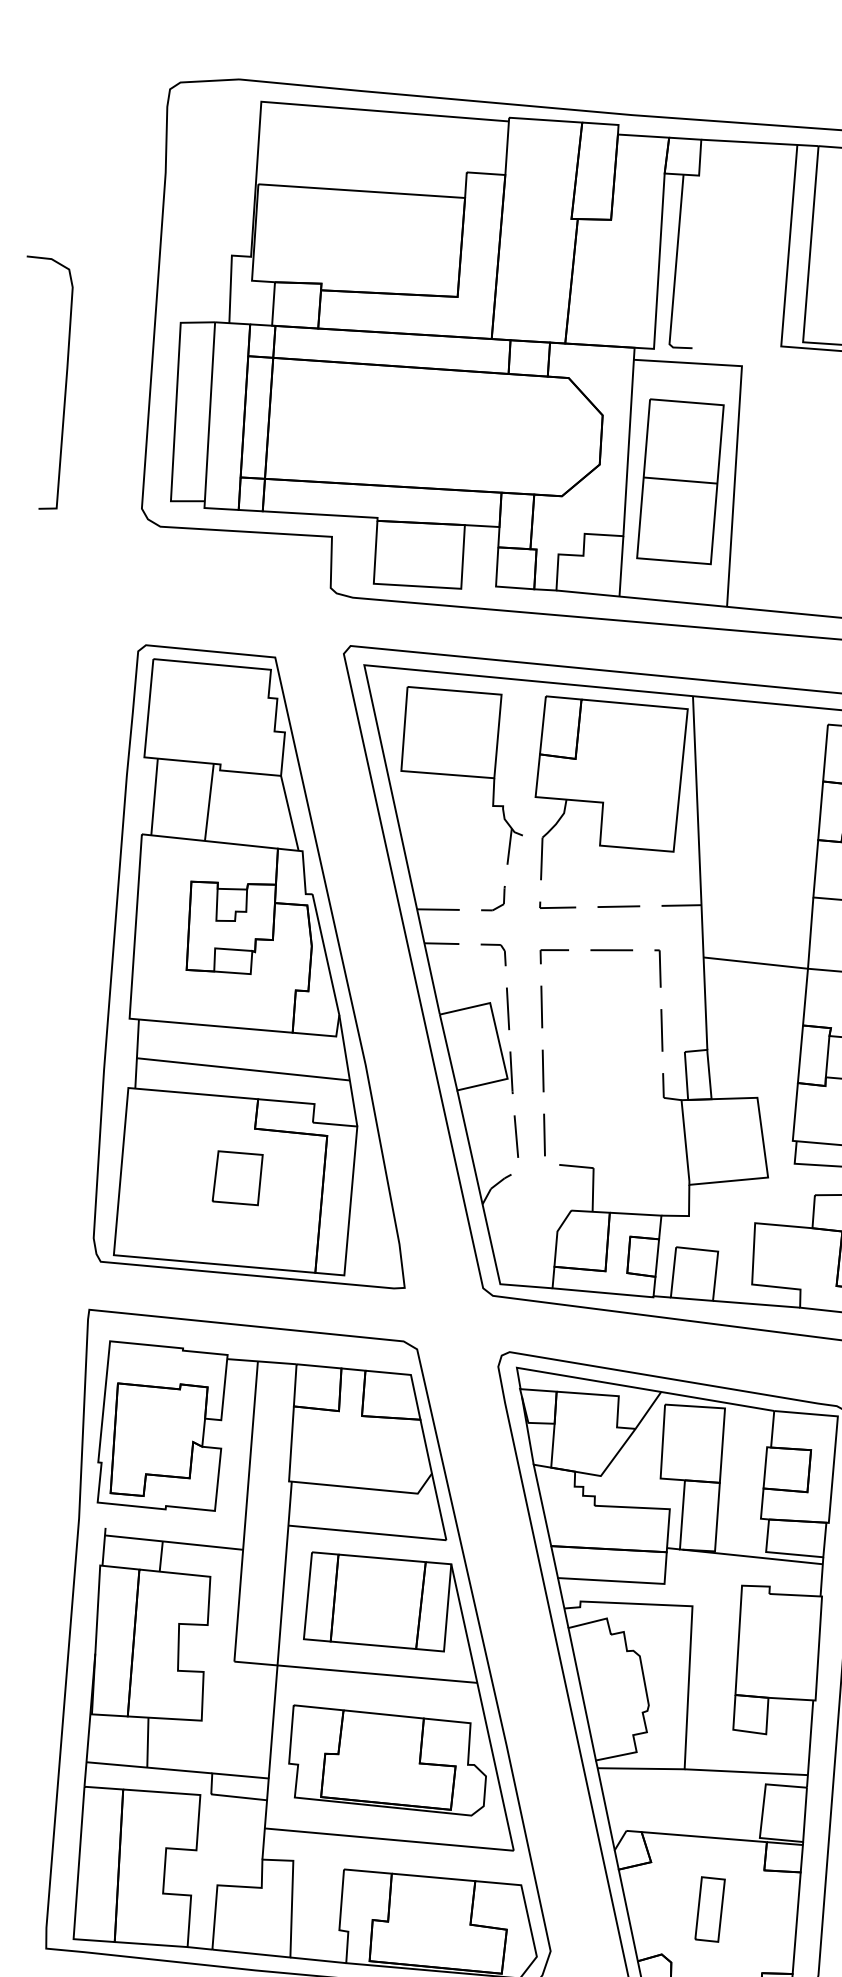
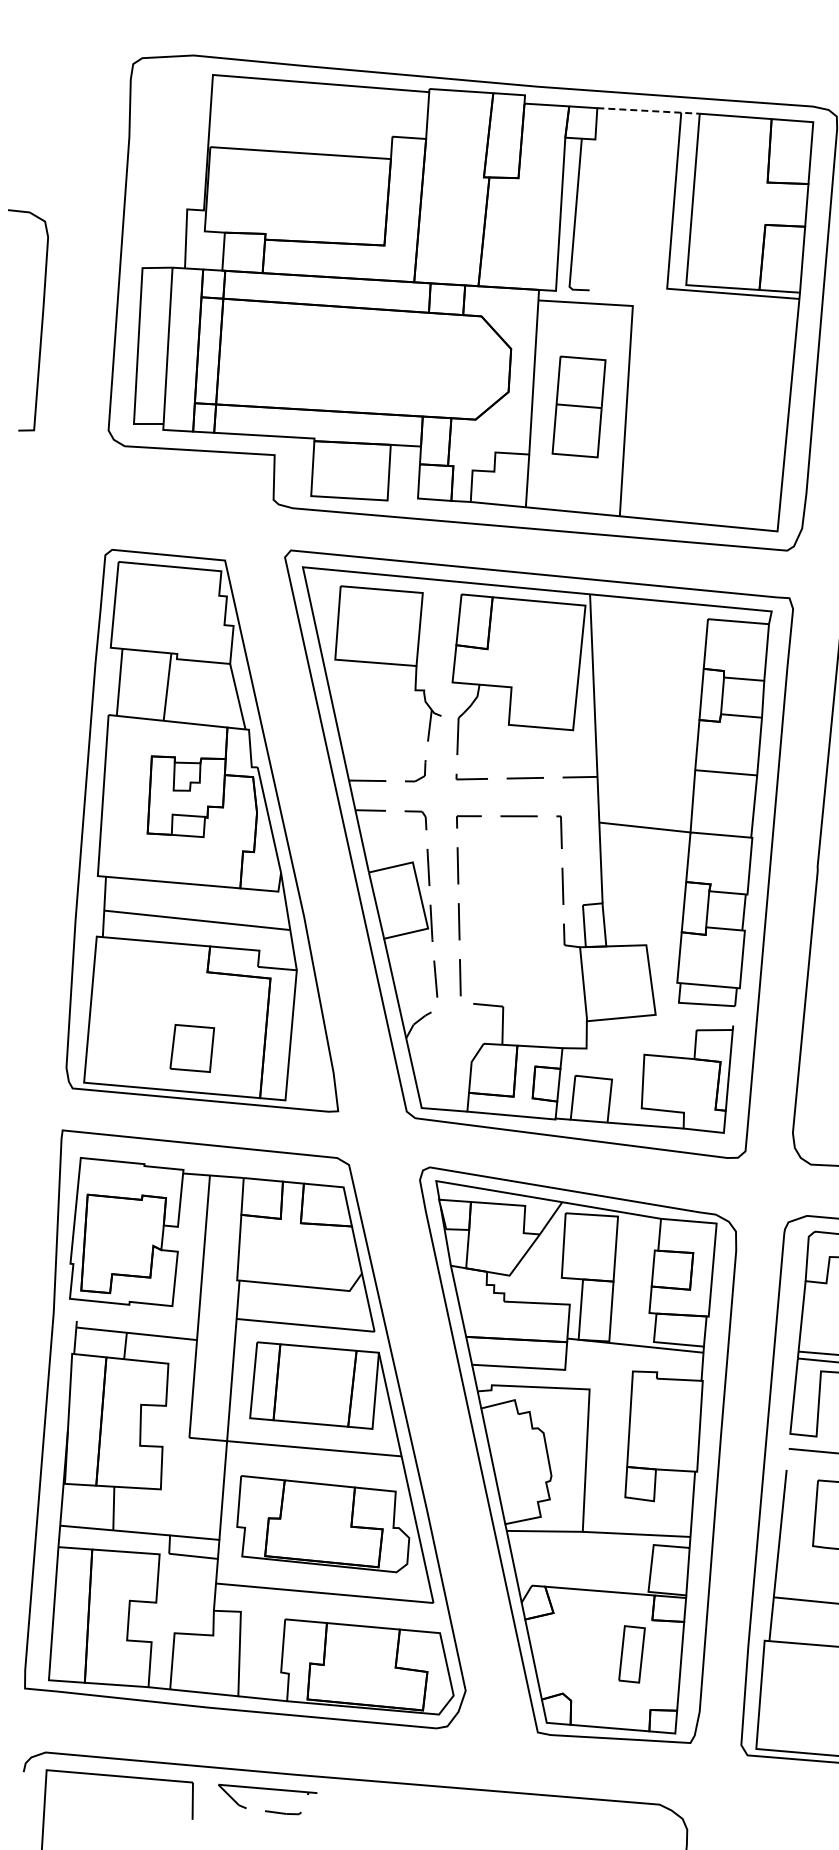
line: (761, 143) -> (649, 111), solid -> dashed
part: (679, 481) -> (578, 406), size x0.7
part: (237, 1178) -> (192, 1048), moved
part: (709, 1909) -> (631, 1654), moved

